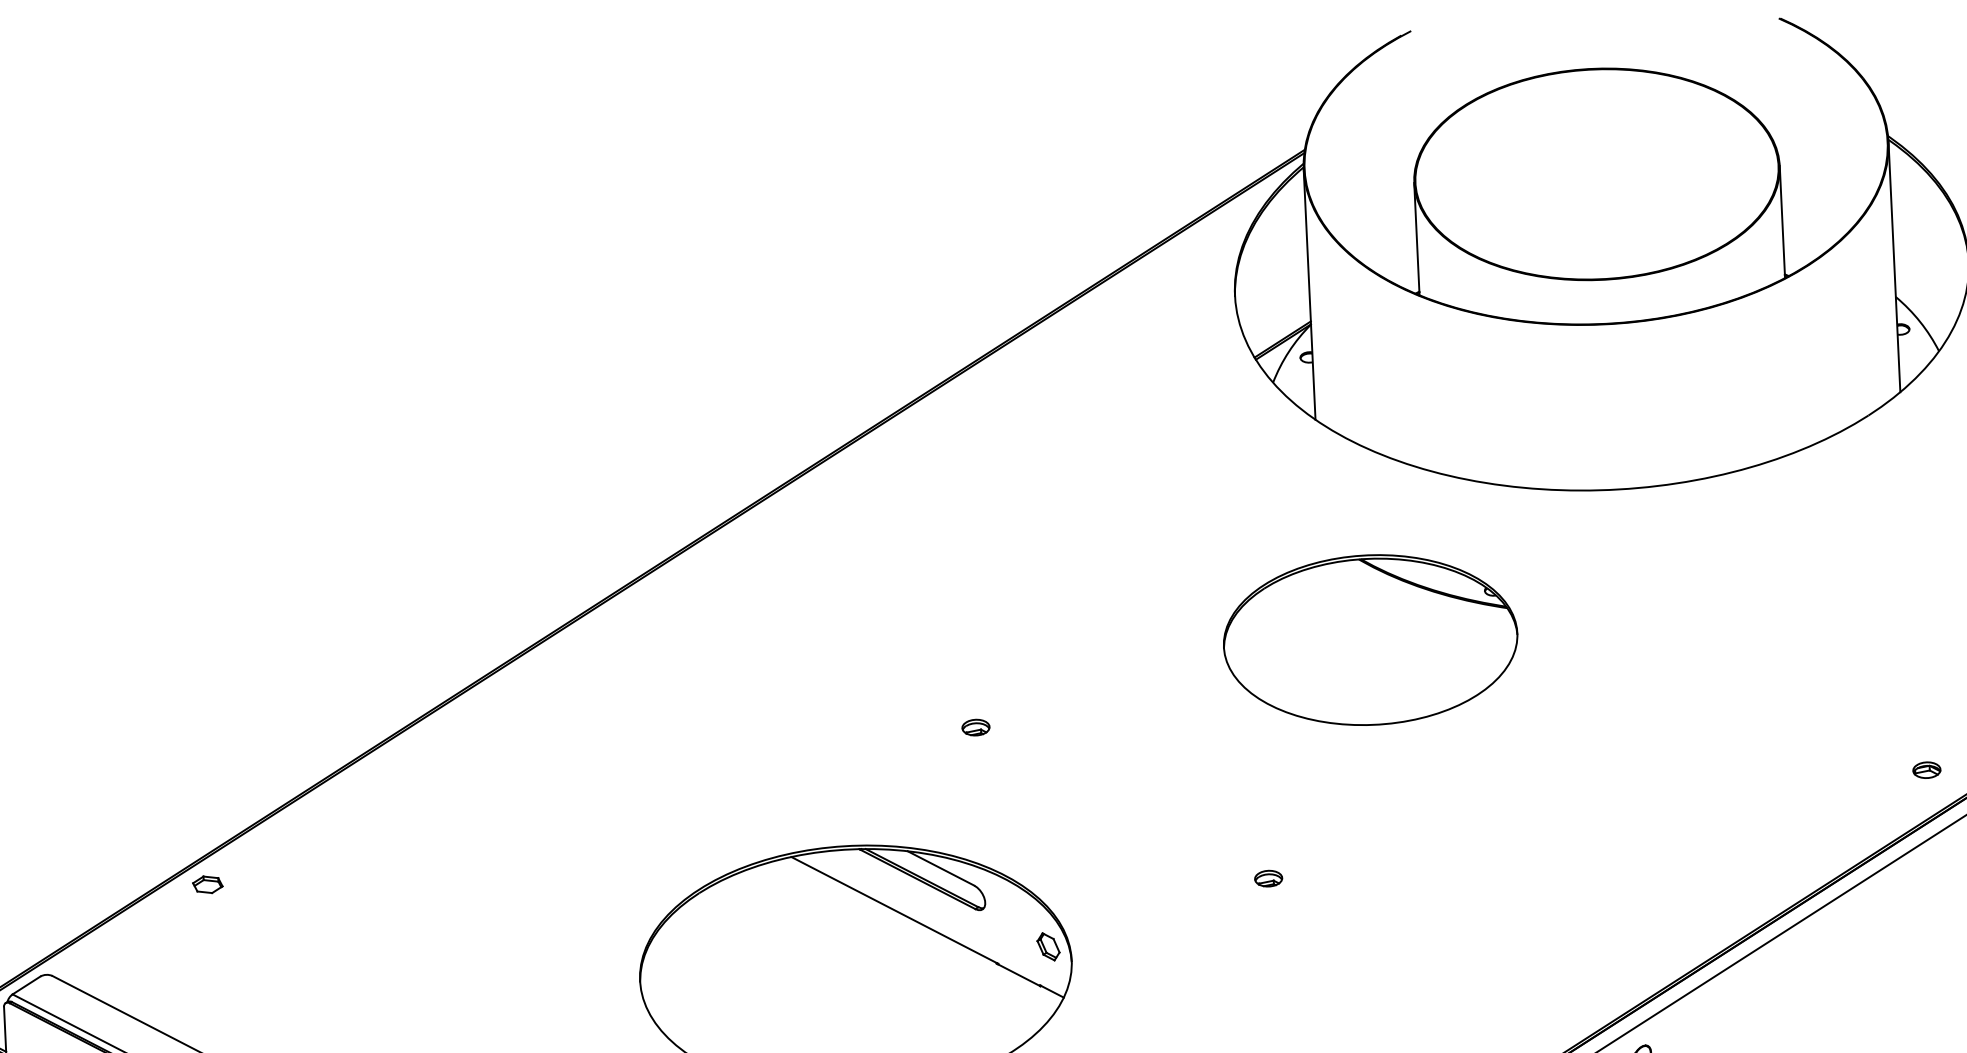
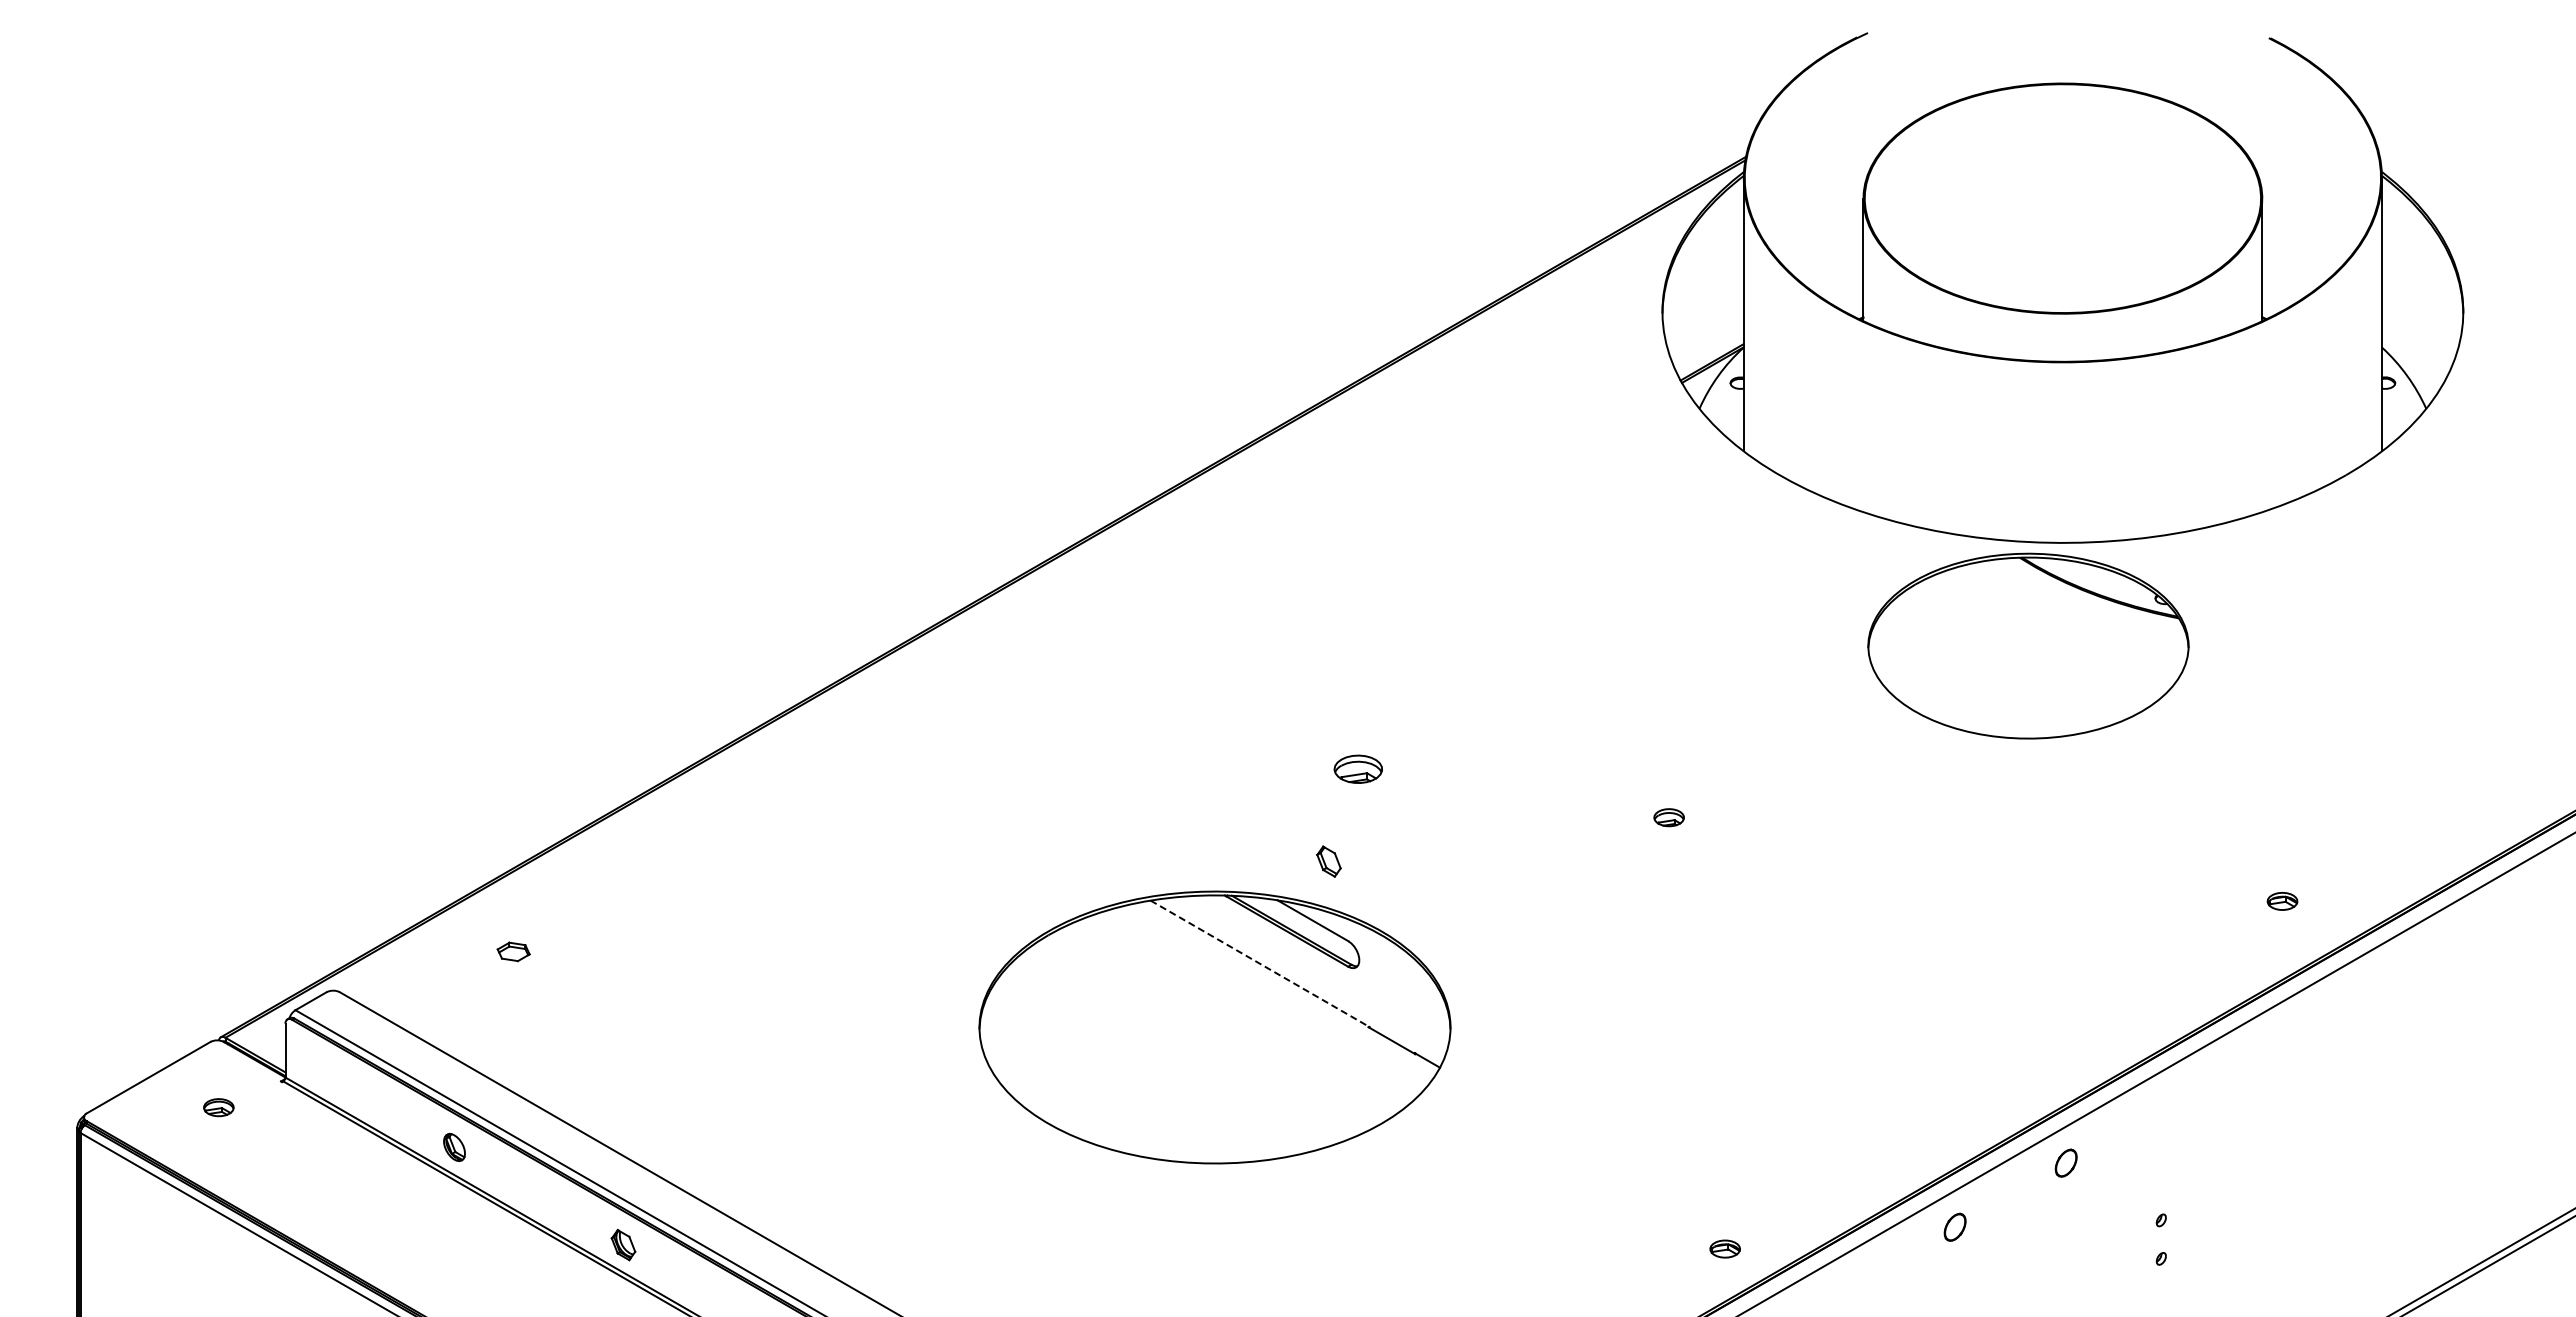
part: (1370, 639) -> (2028, 645), moved
part: (975, 727) -> (1357, 768), size x1.6
part: (1926, 770) -> (2282, 901), moved
part: (1268, 878) -> (1668, 817), moved
part: (207, 884) -> (513, 951), moved
line: (894, 910) -> (1260, 964), solid -> dashed
part: (1048, 946) -> (1328, 861), moved

